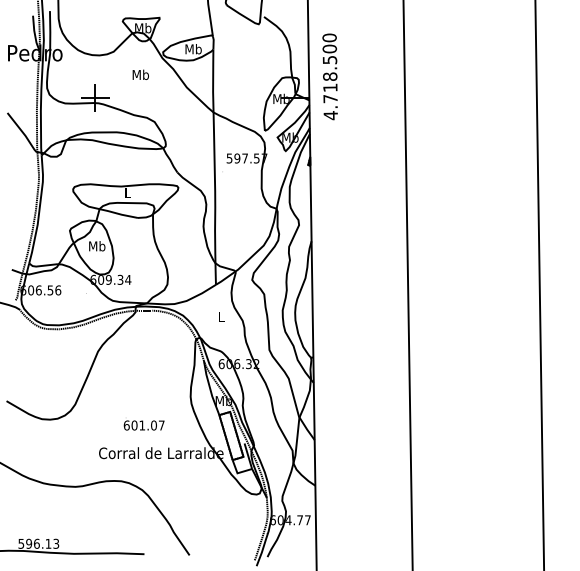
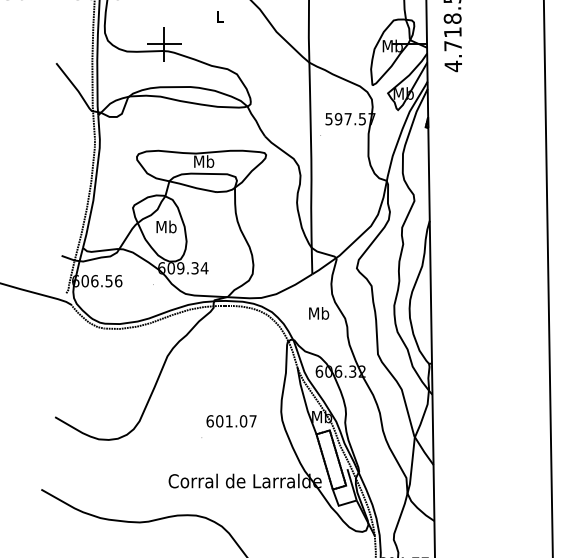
text: (140, 74) -> (219, 15), Mb -> L
text: (127, 192) -> (203, 160), L -> Mb
text: (221, 316) -> (319, 313), L -> Mb
text: (143, 425) -> (230, 421), moved

